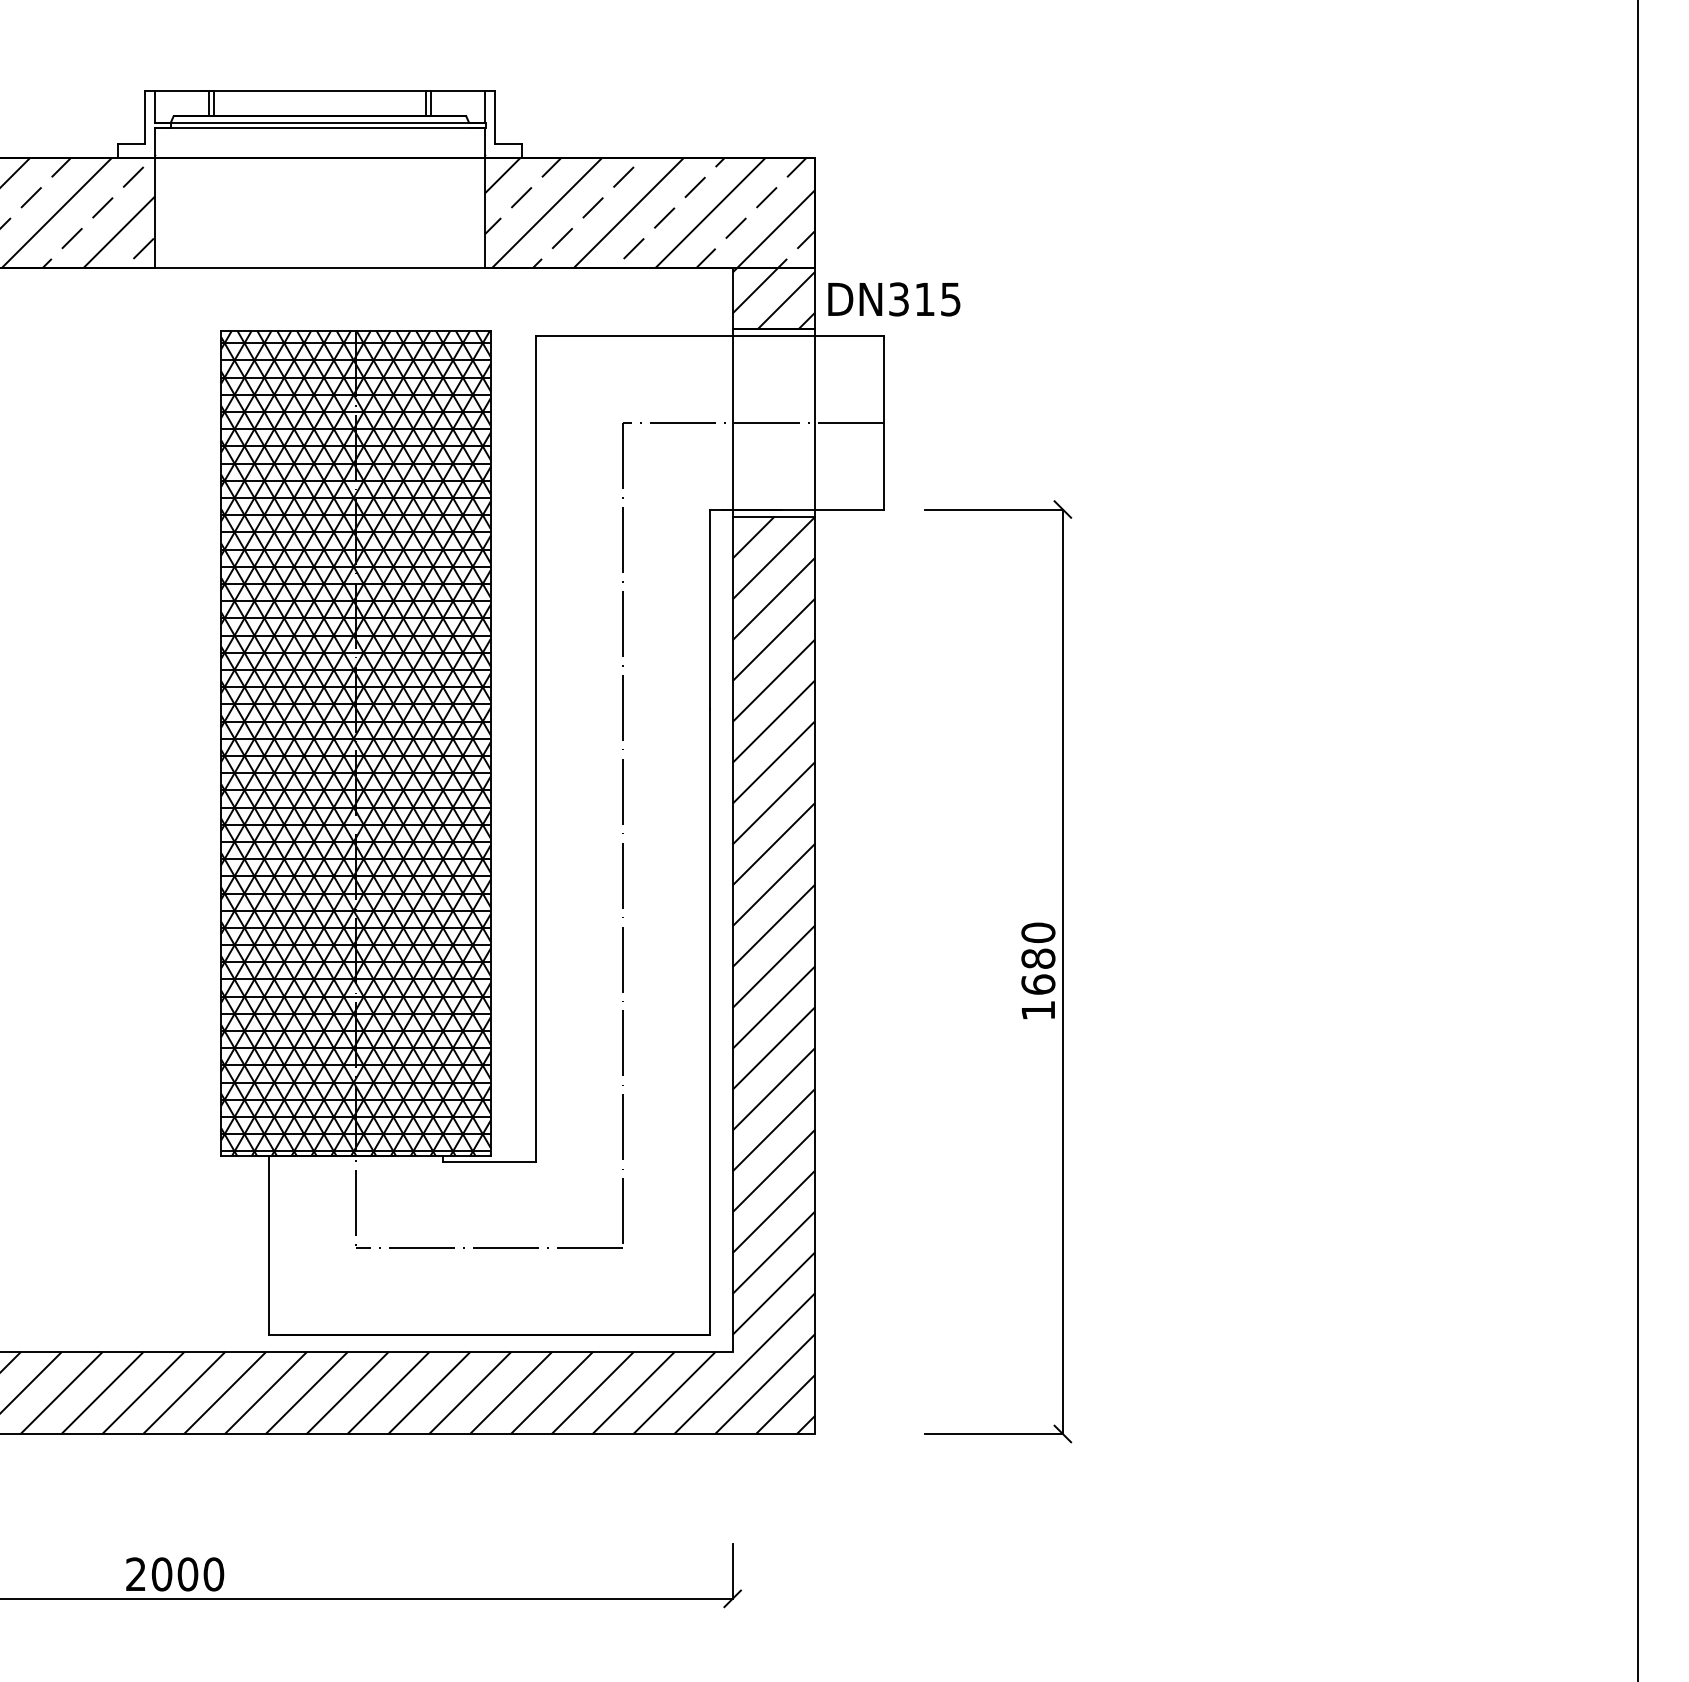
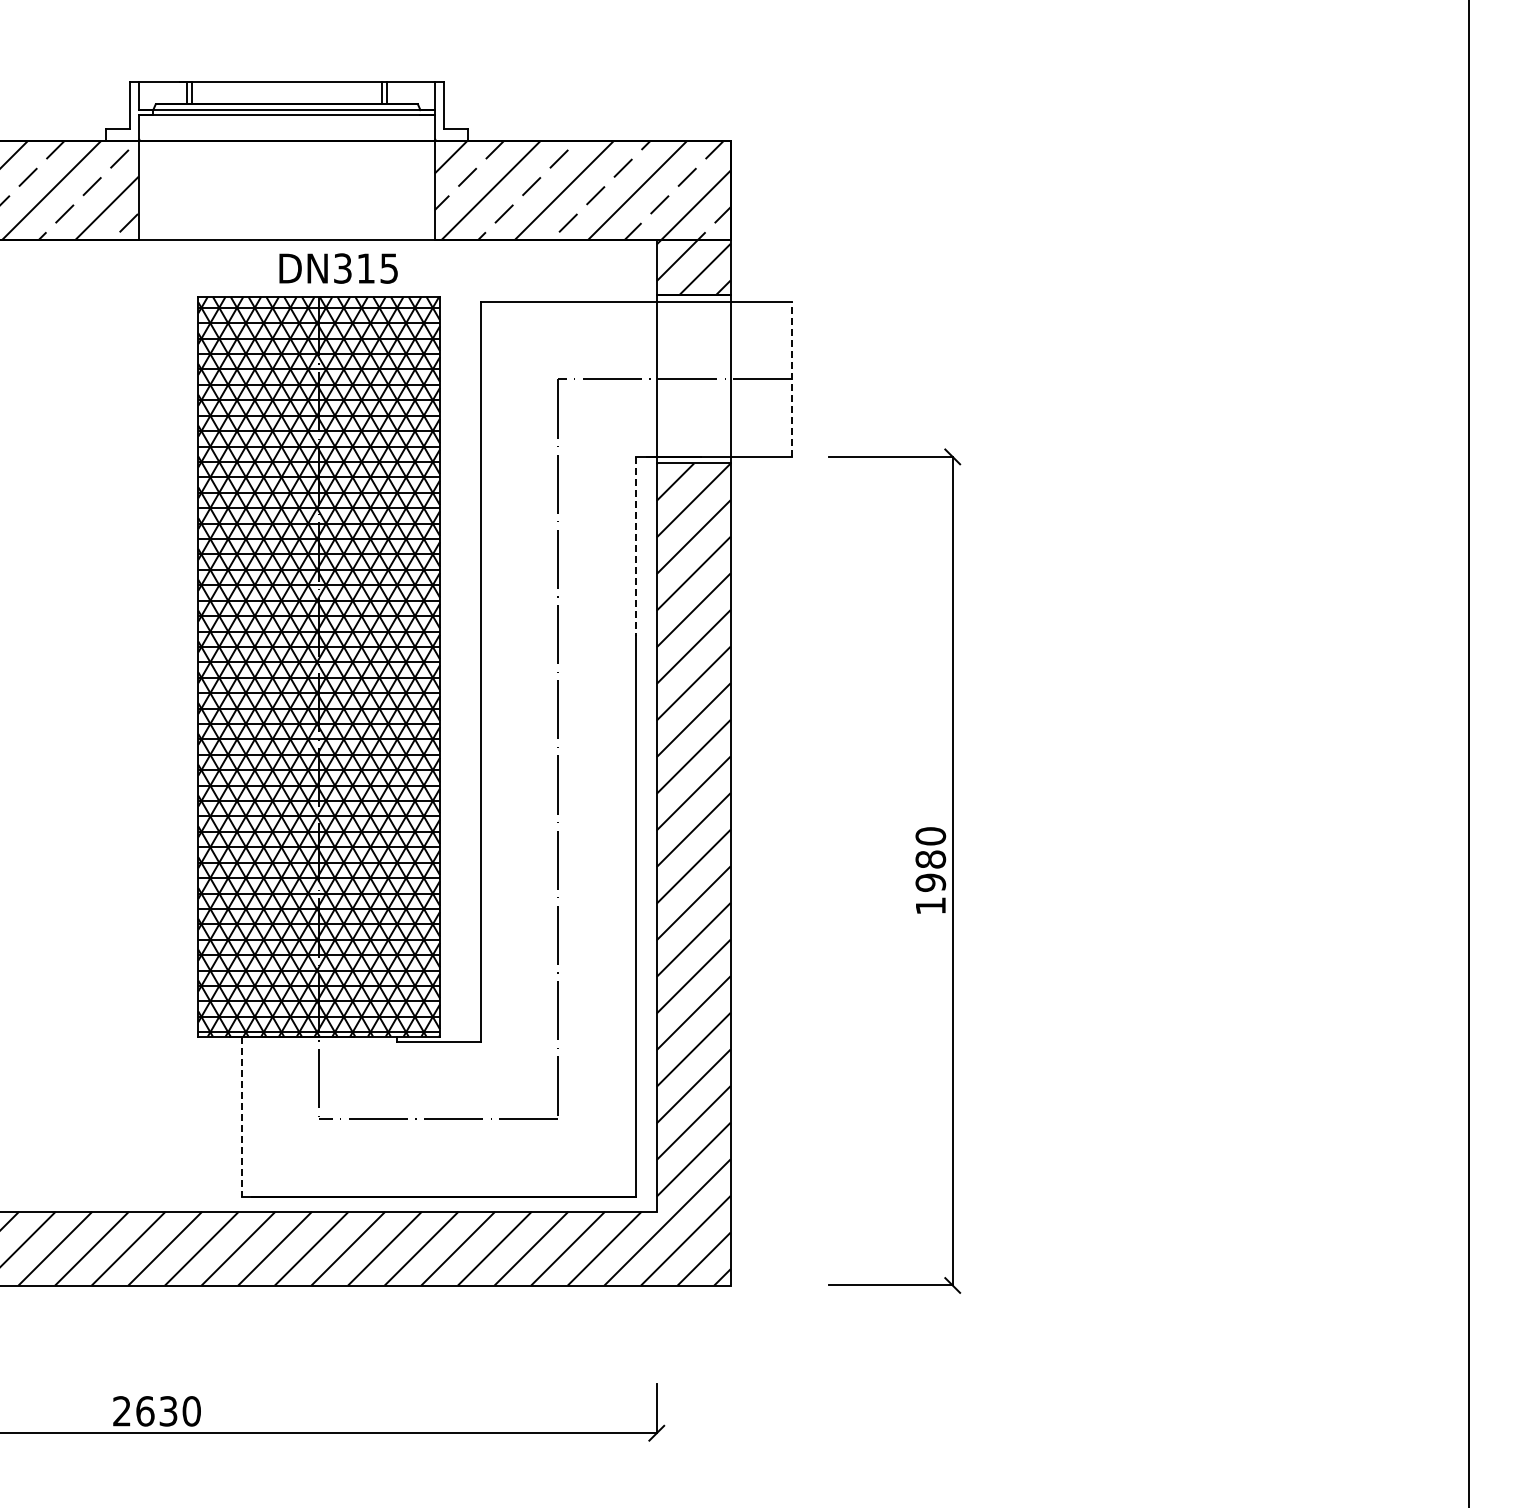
text: (894, 299) -> (338, 268), moved
line: (884, 423) -> (792, 379), solid -> dashed
line: (710, 609) -> (636, 546), solid -> dashed
text: (1038, 984) -> (930, 882), 1680 -> 1980
line: (269, 1246) -> (241, 1117), solid -> dashed
text: (174, 1574) -> (156, 1411), 2000 -> 2630

